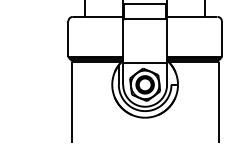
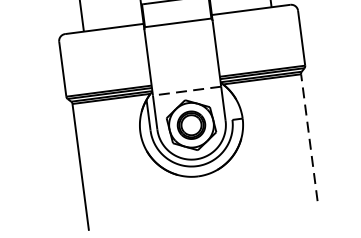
line: (145, 62) -> (187, 90), solid -> dashed
line: (218, 102) -> (309, 137), solid -> dashed

